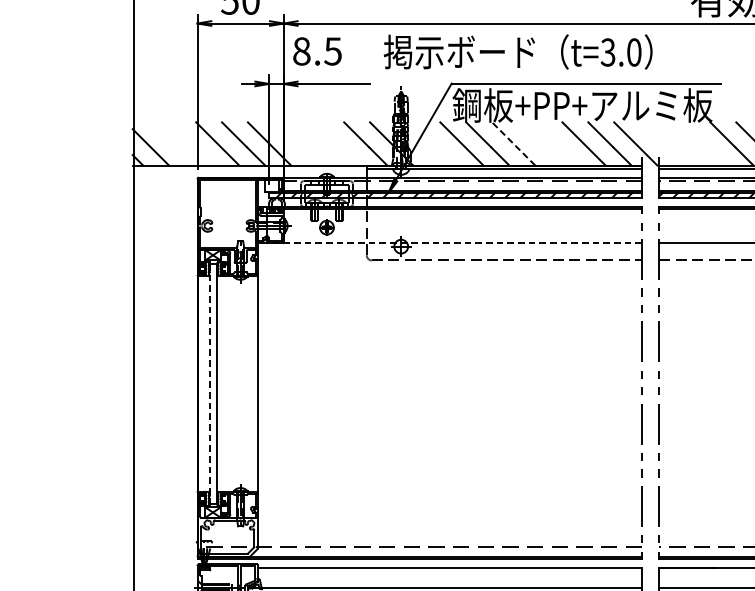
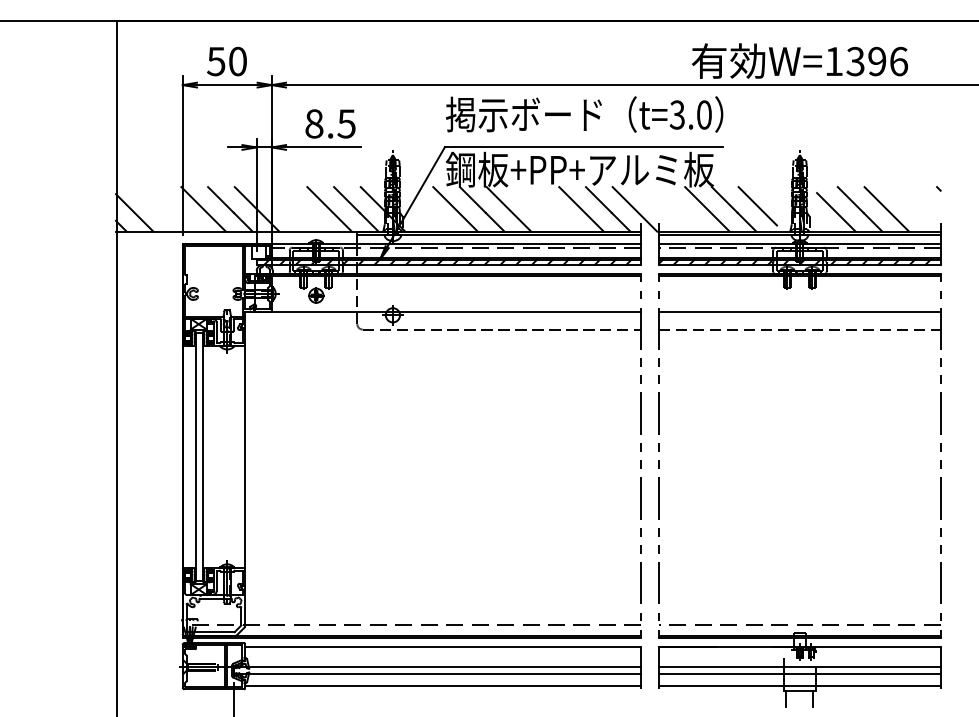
text: (317, 51) -> (330, 123), moved
text: (518, 52) -> (584, 114), moved
line: (339, 144) -> (329, 209), added
line: (513, 144) -> (508, 209), dashed -> solid
line: (706, 144) -> (707, 209), added
line: (454, 242) -> (447, 311), dashed -> solid
line: (209, 383) -> (195, 456), dashed -> solid

